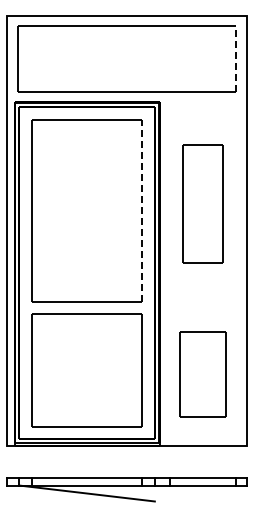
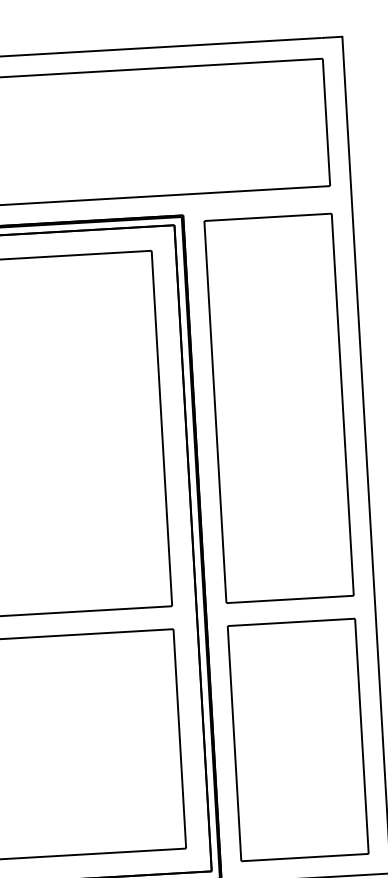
line: (235, 58) -> (325, 121), dashed -> solid
part: (202, 203) -> (277, 407), size x1.67
line: (142, 210) -> (161, 427), dashed -> solid
part: (202, 374) -> (297, 739), size x1.43

